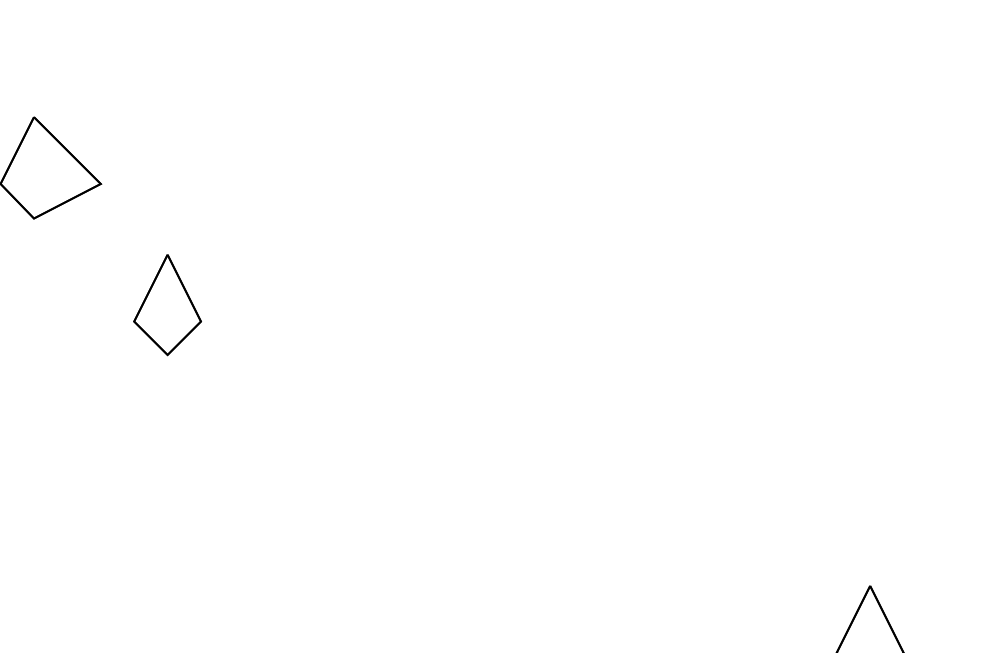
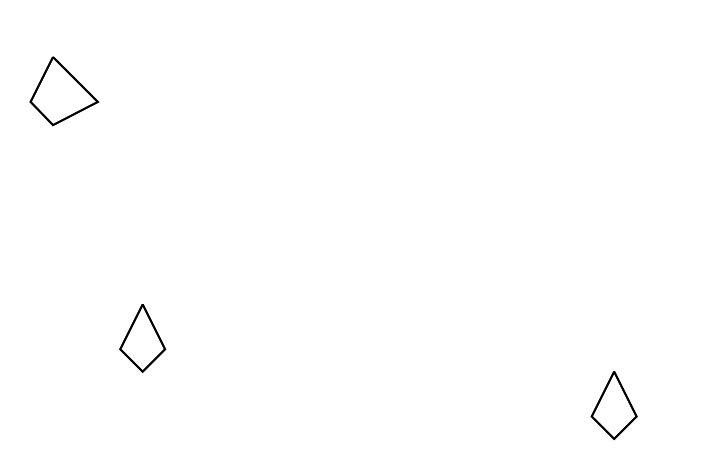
part: (167, 305) -> (142, 338), moved

